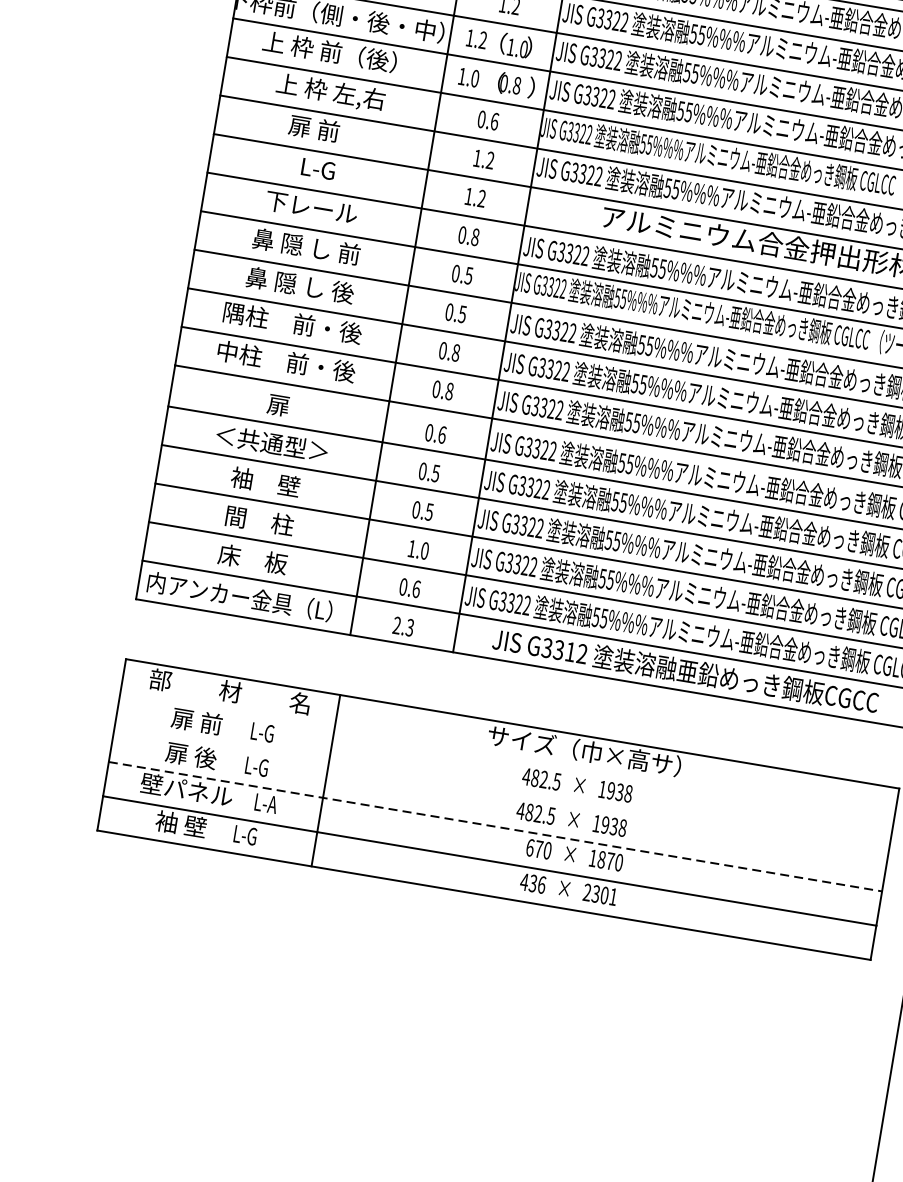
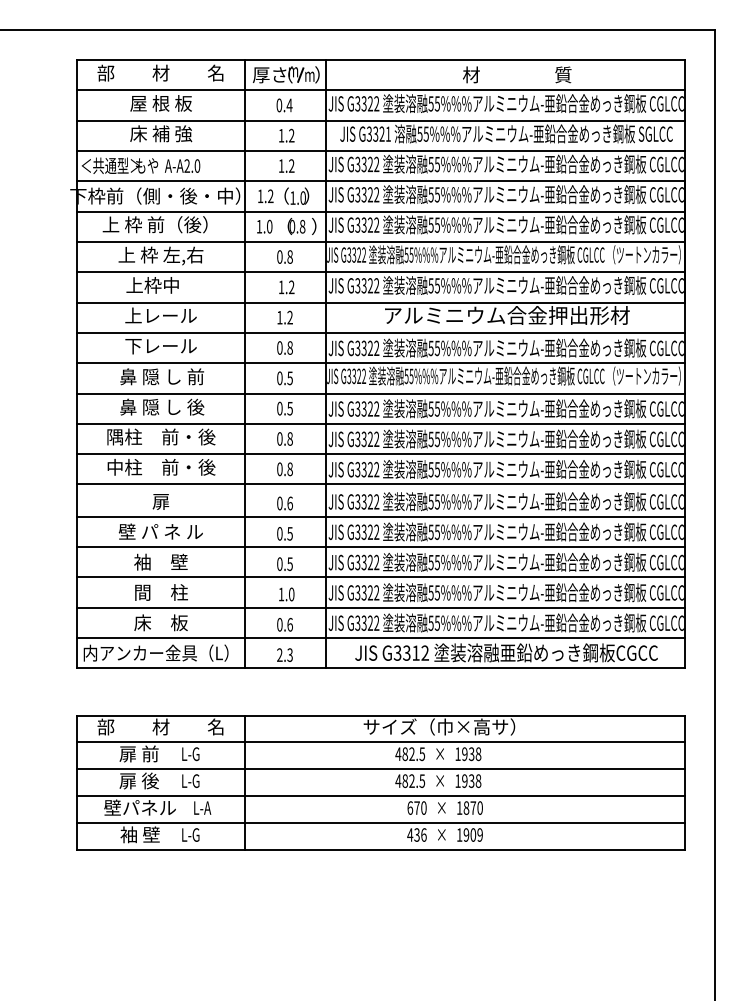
text: (494, 120) -> (289, 256), 0.6 -> 0.8
text: (313, 128) -> (152, 285), 扉 前 -> 上枠中
text: (317, 168) -> (160, 315), L-G -> 上レール
text: (271, 443) -> (160, 531), ＜共通型＞ -> 壁 パ ネ ル
line: (506, 758) -> (380, 742), added
line: (500, 792) -> (380, 769), added
line: (496, 826) -> (381, 796), dashed -> solid
text: (599, 894) -> (469, 834), 2301 -> 1909

